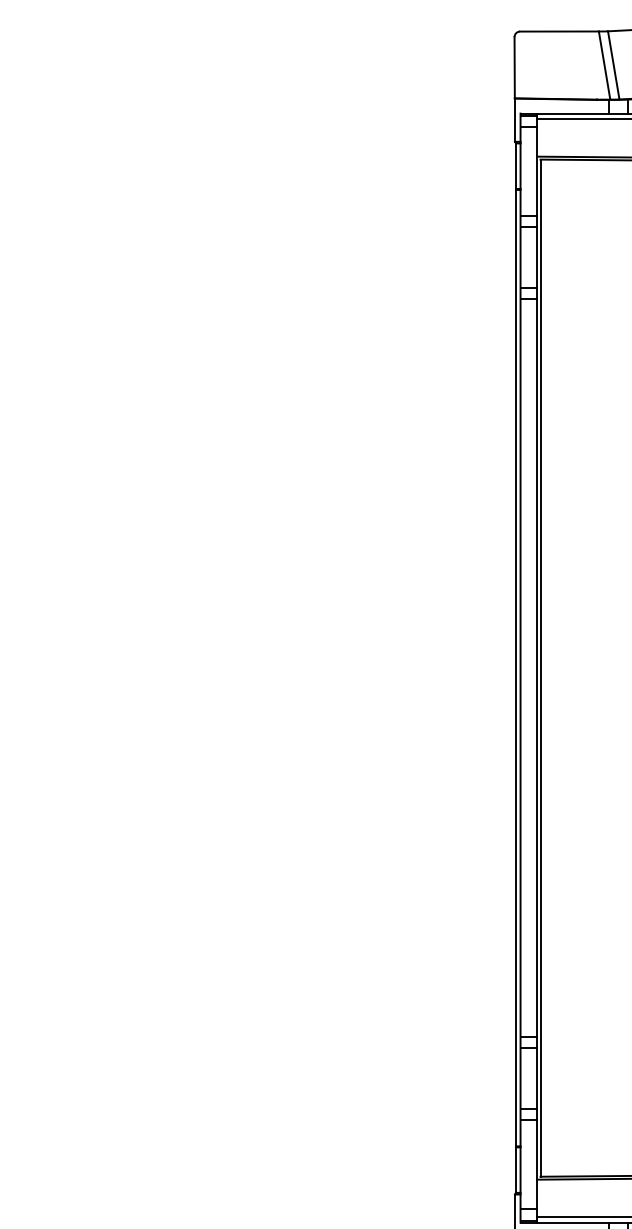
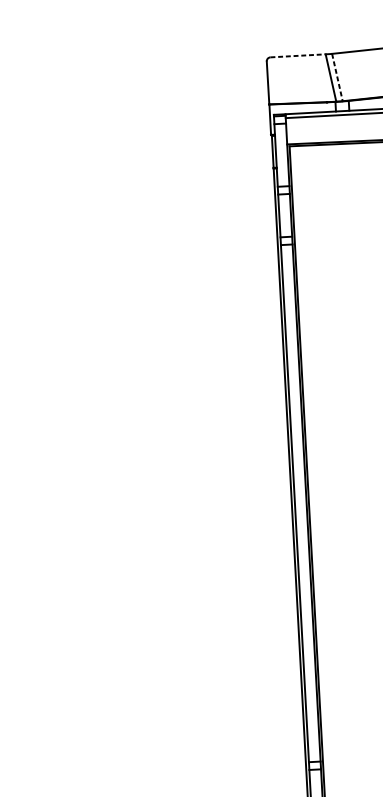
line: (559, 31) -> (298, 55), solid -> dashed
line: (613, 65) -> (337, 77), solid -> dashed

